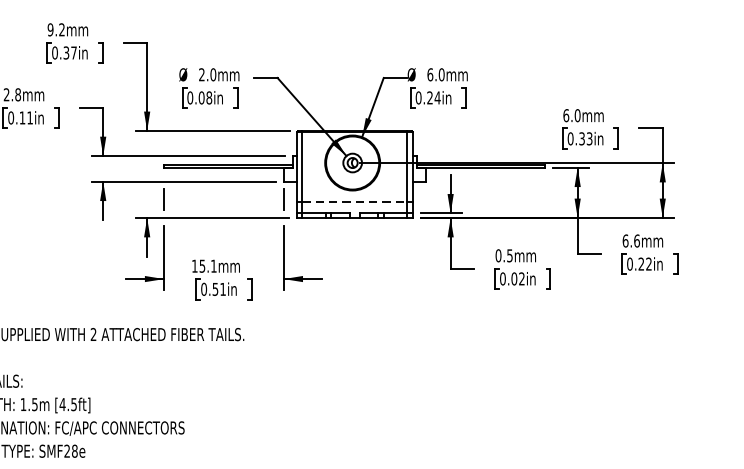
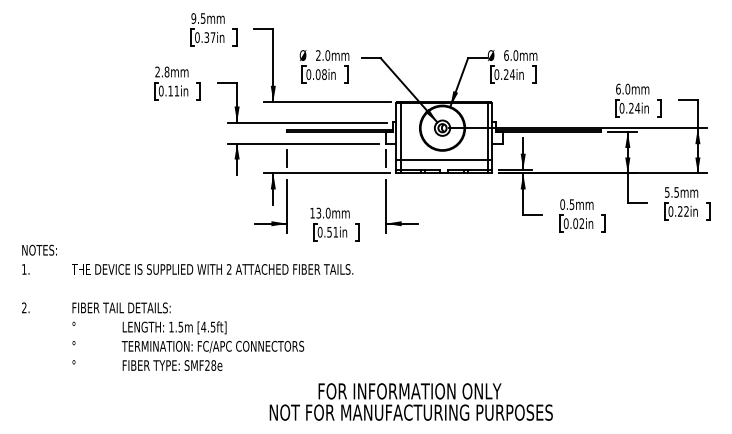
text: (61, 29) -> (202, 18), 9.2mm -> 9.5mm
text: (585, 137) -> (634, 107), 0.33in -> 0.24in
line: (355, 201) -> (444, 159), dashed -> solid
text: (630, 241) -> (671, 192), 6.6mm -> 5.5mm
text: (208, 265) -> (323, 212), 15.1mm -> 13.0mm

